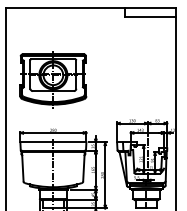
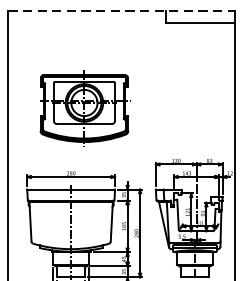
line: (91, 7) -> (121, 10), solid -> dashed
part: (53, 79) -> (84, 108), moved

